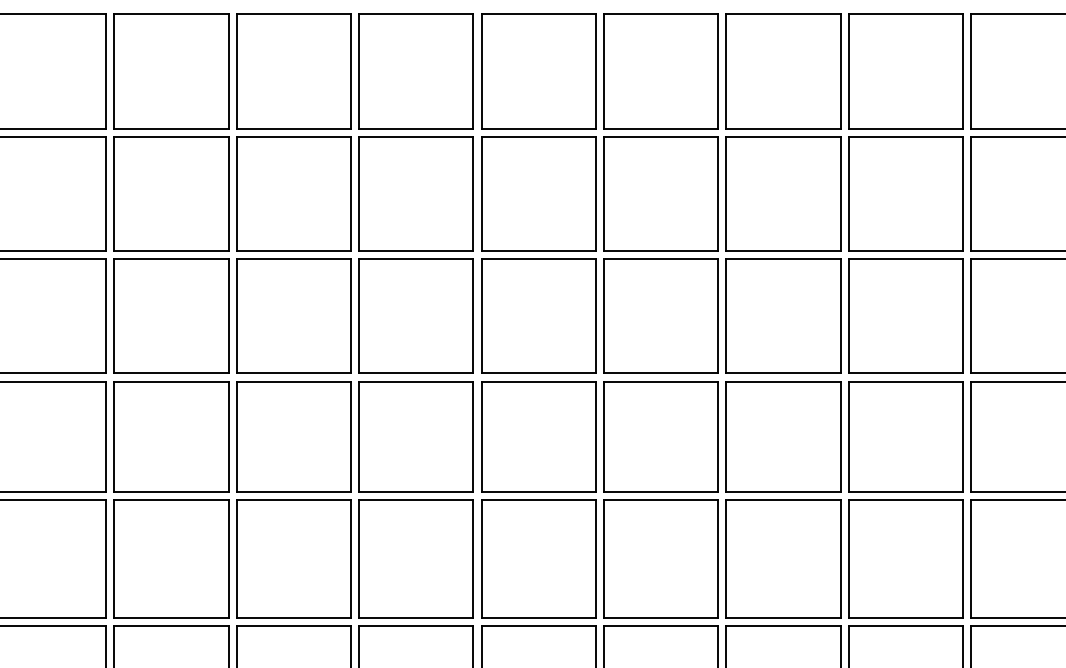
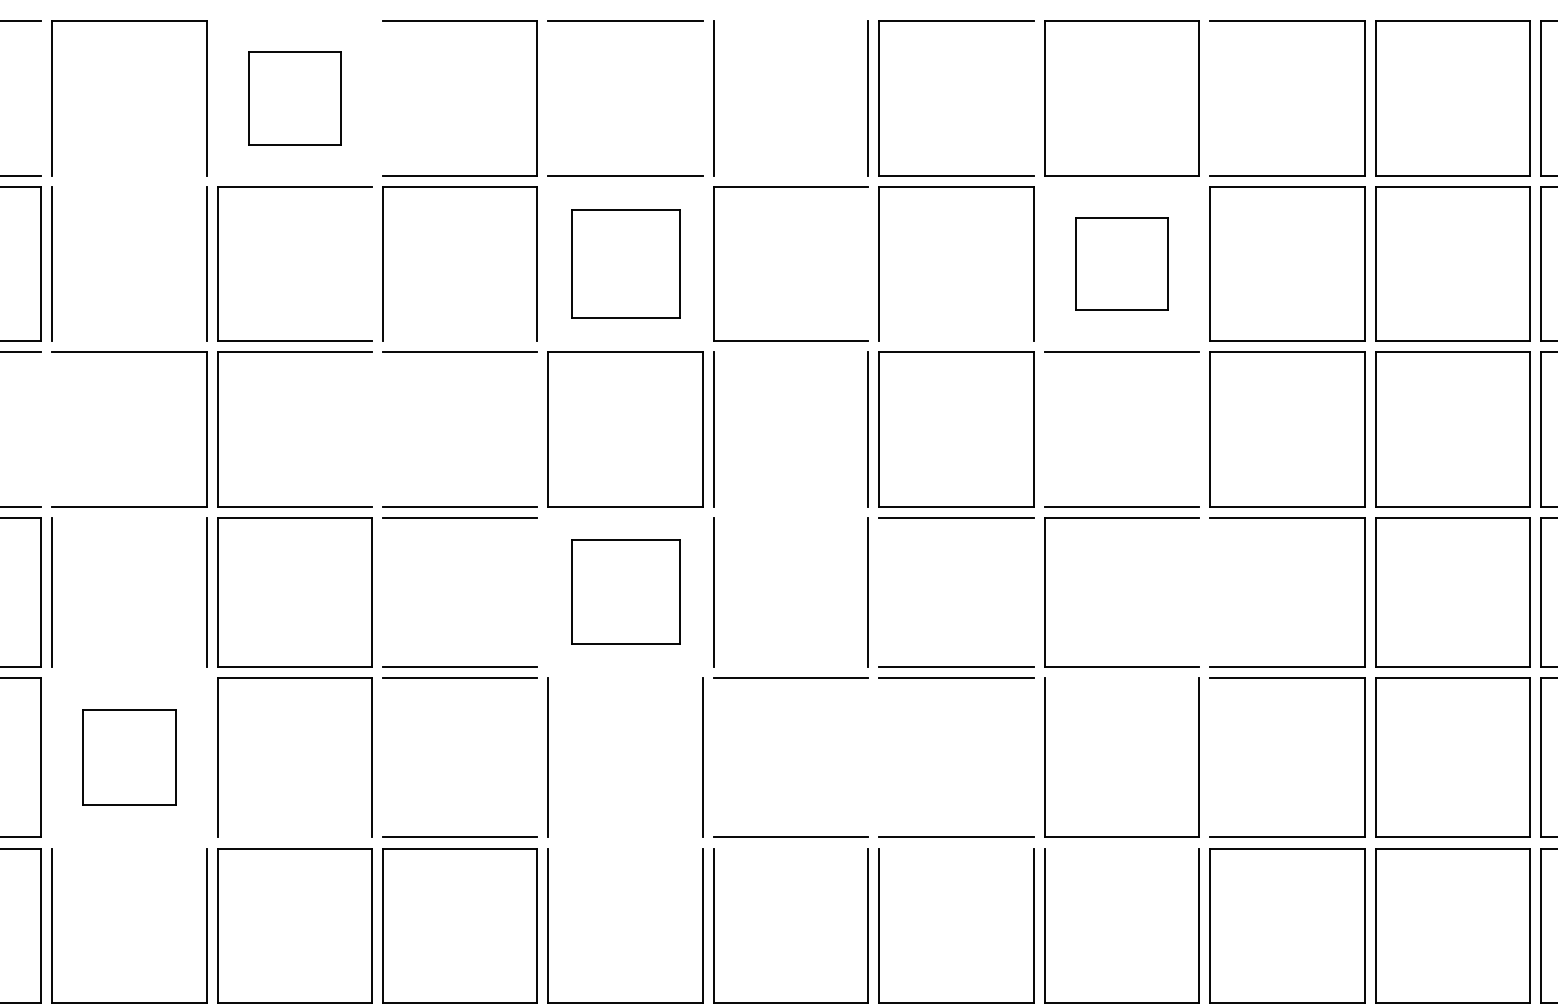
line: (660, 14) -> (790, 21), removed
line: (106, 71) -> (41, 98), removed
part: (293, 71) -> (294, 98), size x0.6
line: (359, 71) -> (383, 98), removed
line: (481, 71) -> (548, 98), removed
line: (595, 71) -> (702, 98), removed
line: (840, 71) -> (1033, 98), removed
line: (971, 71) -> (1210, 98), removed
line: (171, 128) -> (129, 175), removed
line: (660, 128) -> (790, 175), removed
line: (171, 136) -> (129, 186), removed
line: (350, 193) -> (371, 263), removed
part: (538, 193) -> (625, 263), size x0.7
line: (718, 193) -> (868, 263), removed
part: (905, 193) -> (1121, 263), size x0.6
line: (171, 251) -> (129, 341), removed
line: (416, 251) -> (460, 341), removed
line: (783, 251) -> (956, 341), removed
line: (660, 259) -> (790, 352), removed
line: (106, 316) -> (41, 429), removed
line: (114, 316) -> (52, 429), removed
line: (350, 316) -> (371, 429), removed
line: (359, 316) -> (383, 429), removed
line: (473, 316) -> (537, 429), removed
line: (848, 316) -> (1044, 429), removed
line: (963, 316) -> (1199, 429), removed
line: (660, 373) -> (790, 506), removed
line: (171, 381) -> (129, 517), removed
line: (660, 381) -> (790, 517), removed
line: (359, 436) -> (383, 591), removed
line: (473, 436) -> (537, 591), removed
part: (538, 436) -> (625, 592), size x0.7
line: (726, 436) -> (879, 591), removed
line: (840, 436) -> (1033, 591), removed
line: (963, 436) -> (1199, 591), removed
line: (971, 436) -> (1210, 591), removed
line: (171, 491) -> (129, 666), removed
line: (660, 491) -> (790, 666), removed
line: (538, 499) -> (625, 677), removed
line: (905, 499) -> (1121, 677), removed
part: (171, 559) -> (129, 757), size x0.6
line: (359, 559) -> (383, 757), removed
line: (473, 559) -> (537, 757), removed
line: (603, 559) -> (713, 757), removed
line: (718, 559) -> (868, 757), removed
line: (726, 559) -> (879, 757), removed
line: (840, 559) -> (1033, 757), removed
line: (971, 559) -> (1210, 757), removed
line: (293, 618) -> (294, 837), removed
line: (538, 618) -> (625, 837), removed
line: (171, 626) -> (129, 848), removed
line: (538, 626) -> (625, 848), removed
line: (660, 626) -> (790, 848), removed
line: (783, 626) -> (956, 848), removed
line: (905, 626) -> (1121, 848), removed

